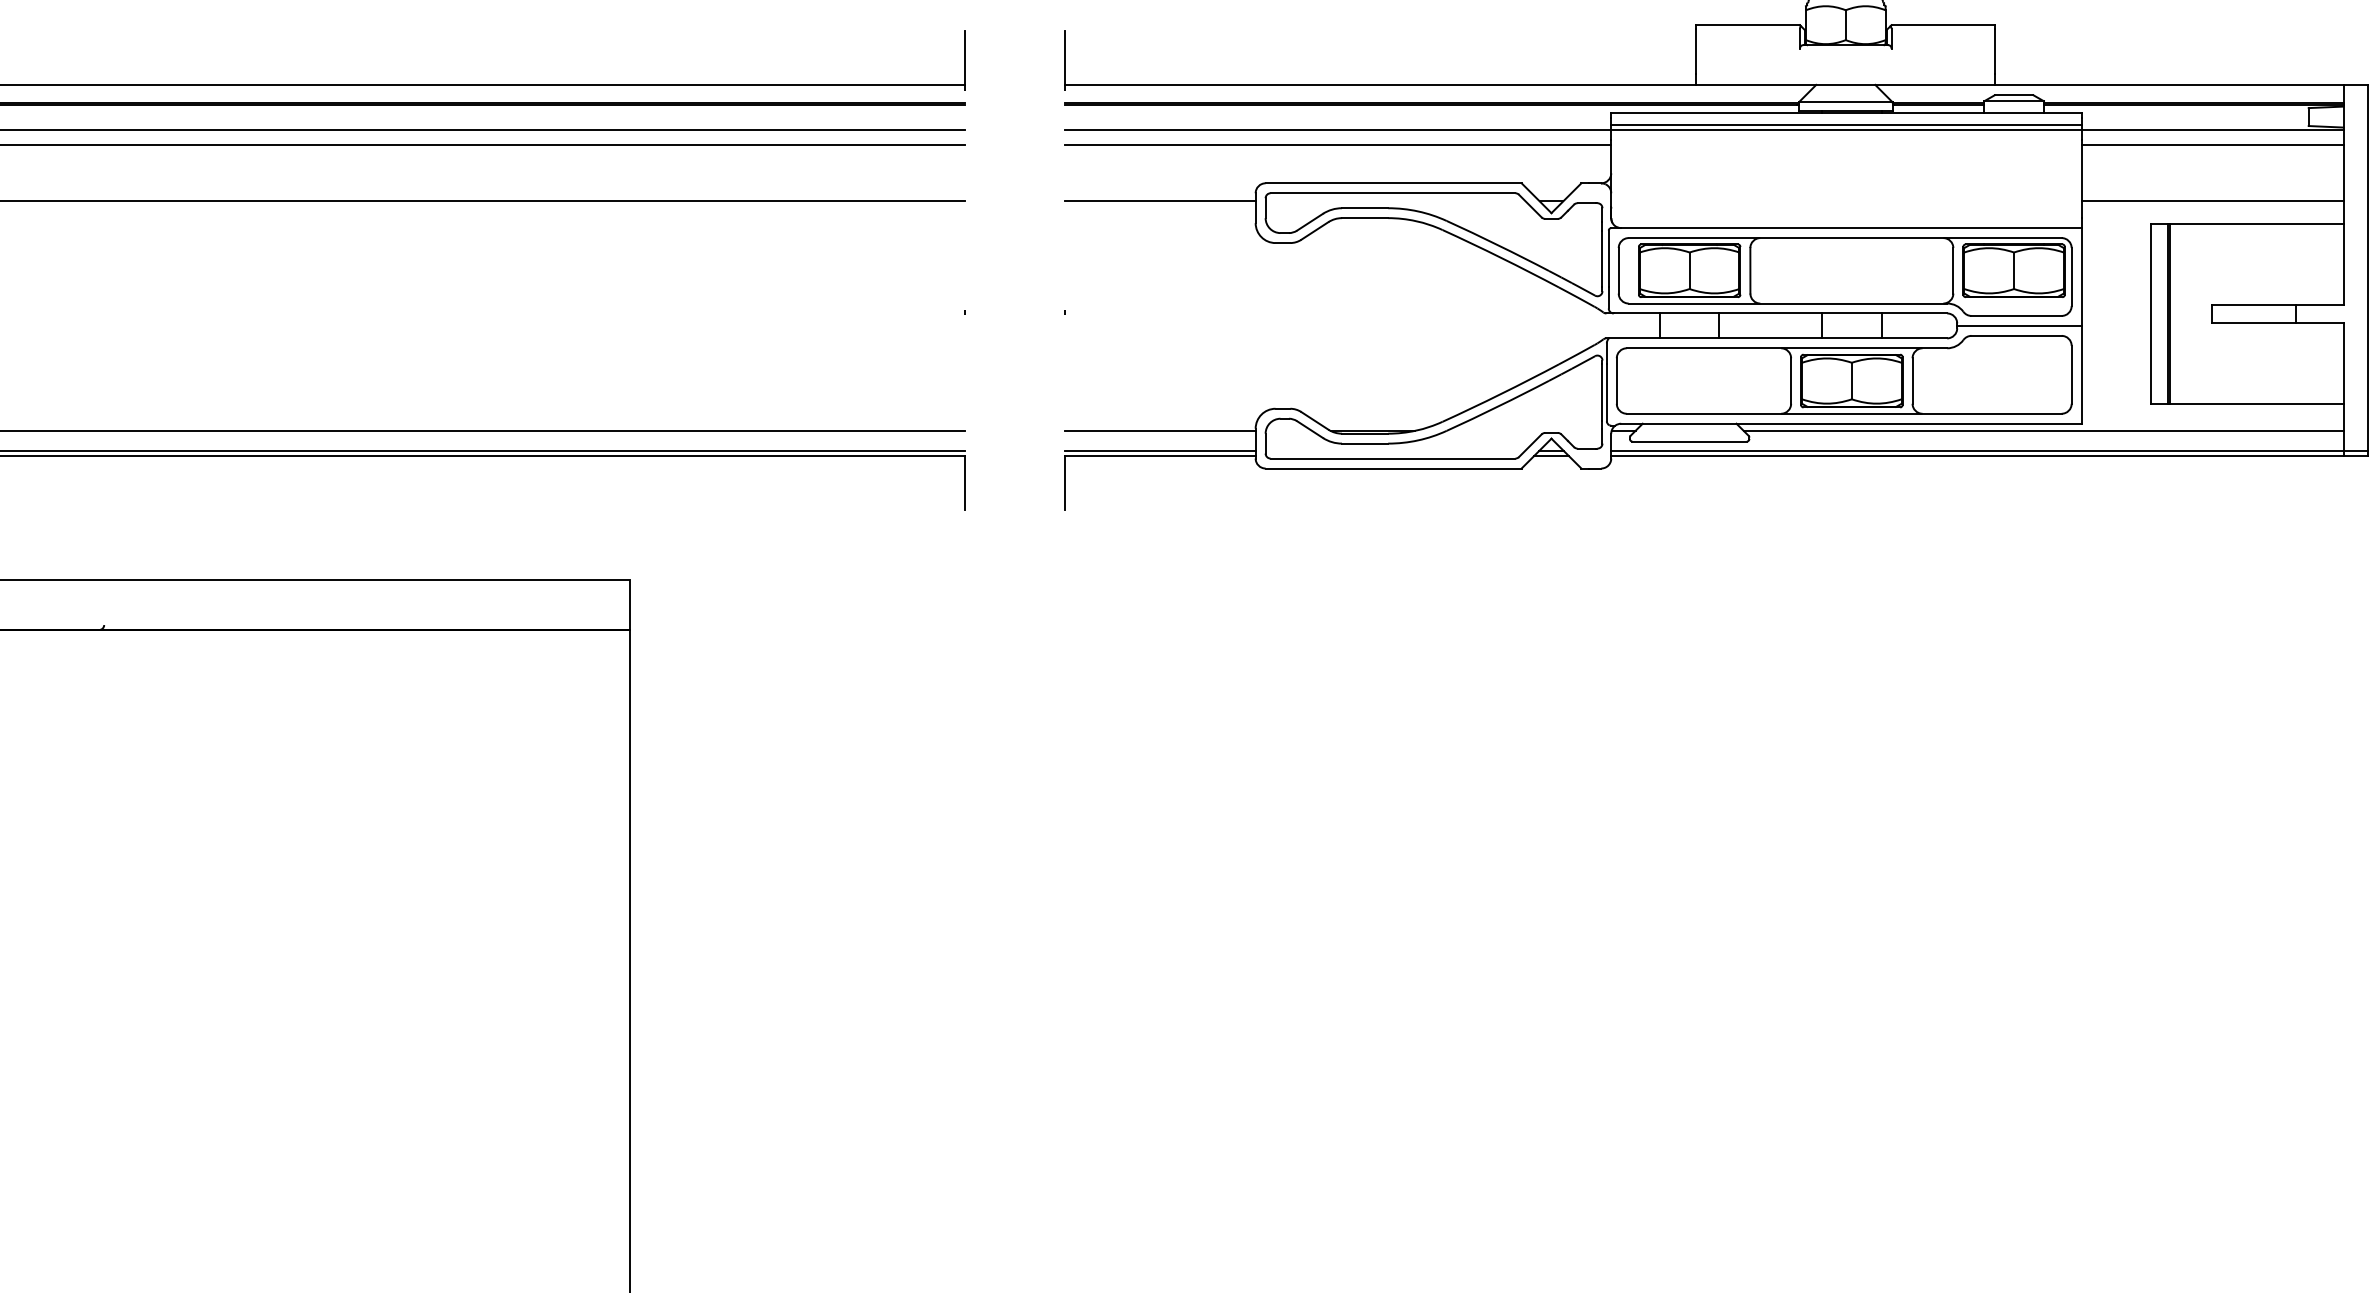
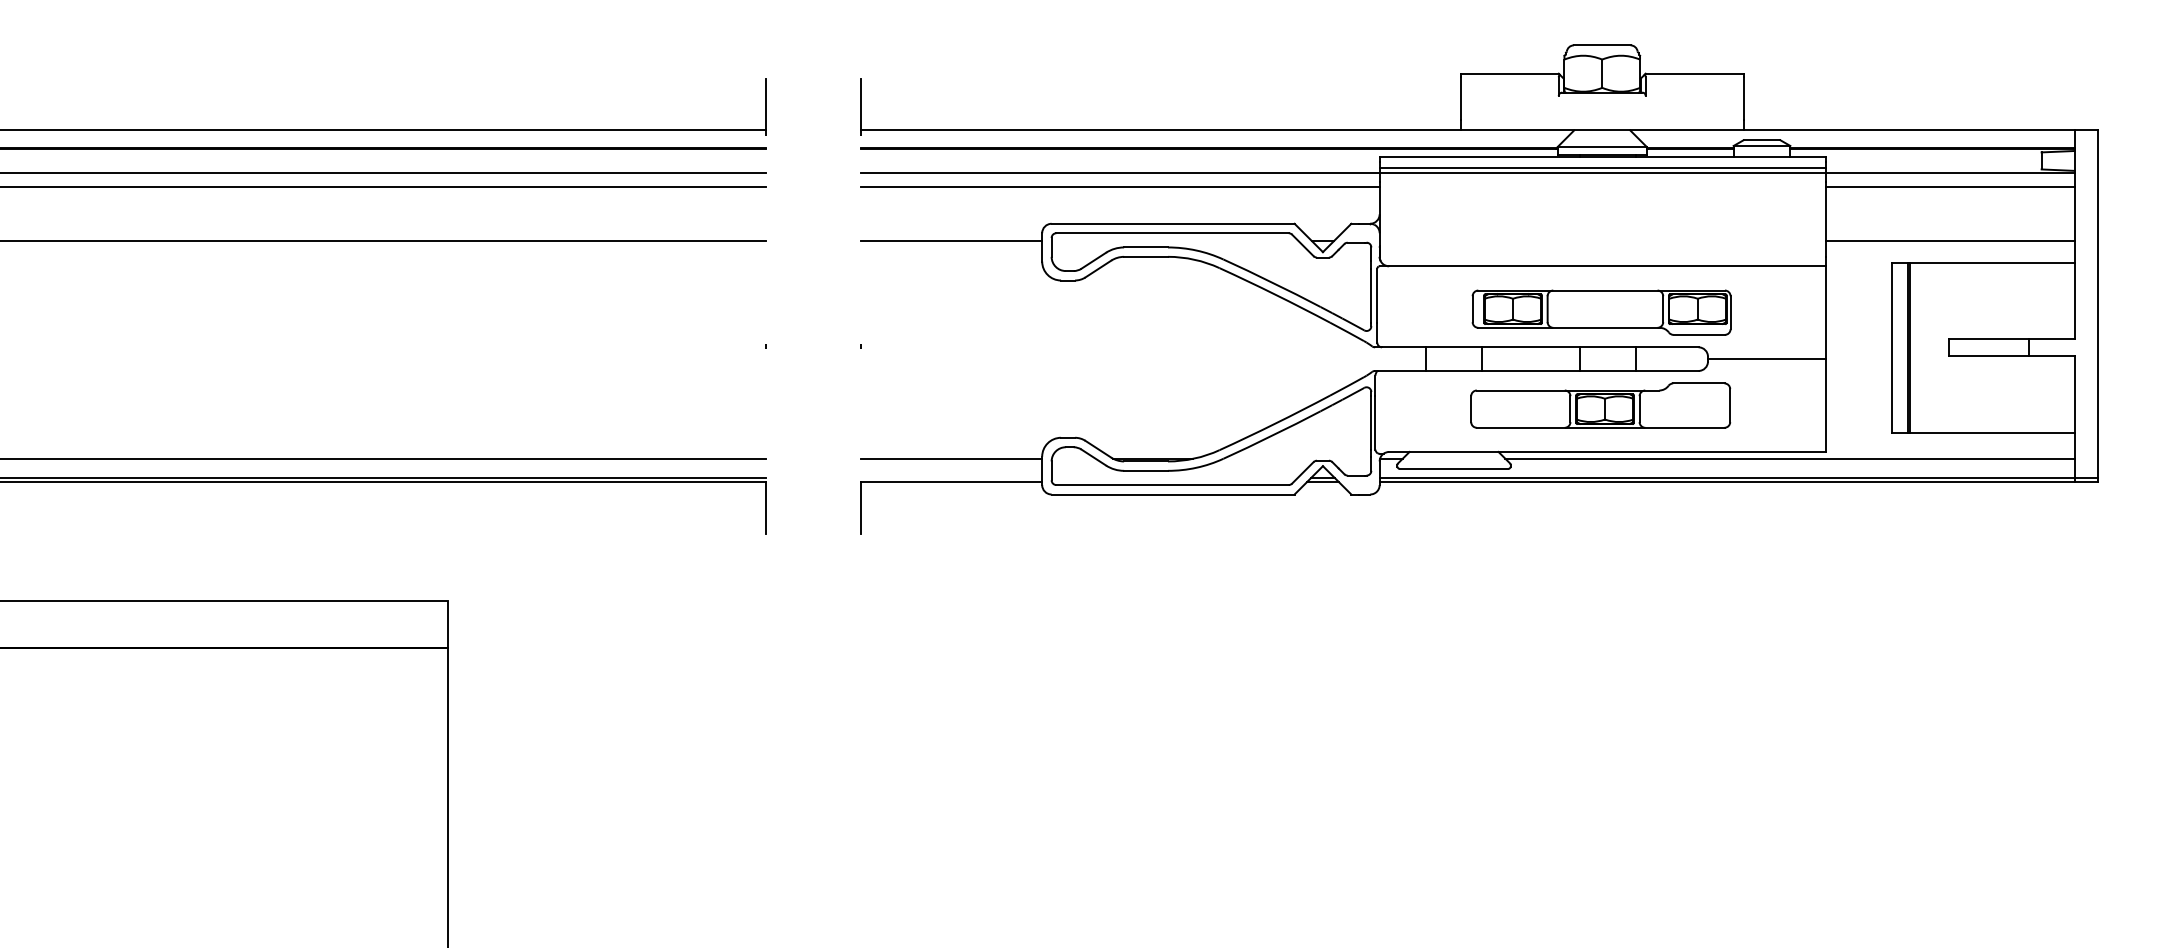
part: (1844, 276) -> (1601, 312), size x0.6
part: (1843, 374) -> (1600, 405), size x0.6
line: (1159, 450) -> (950, 477), removed

